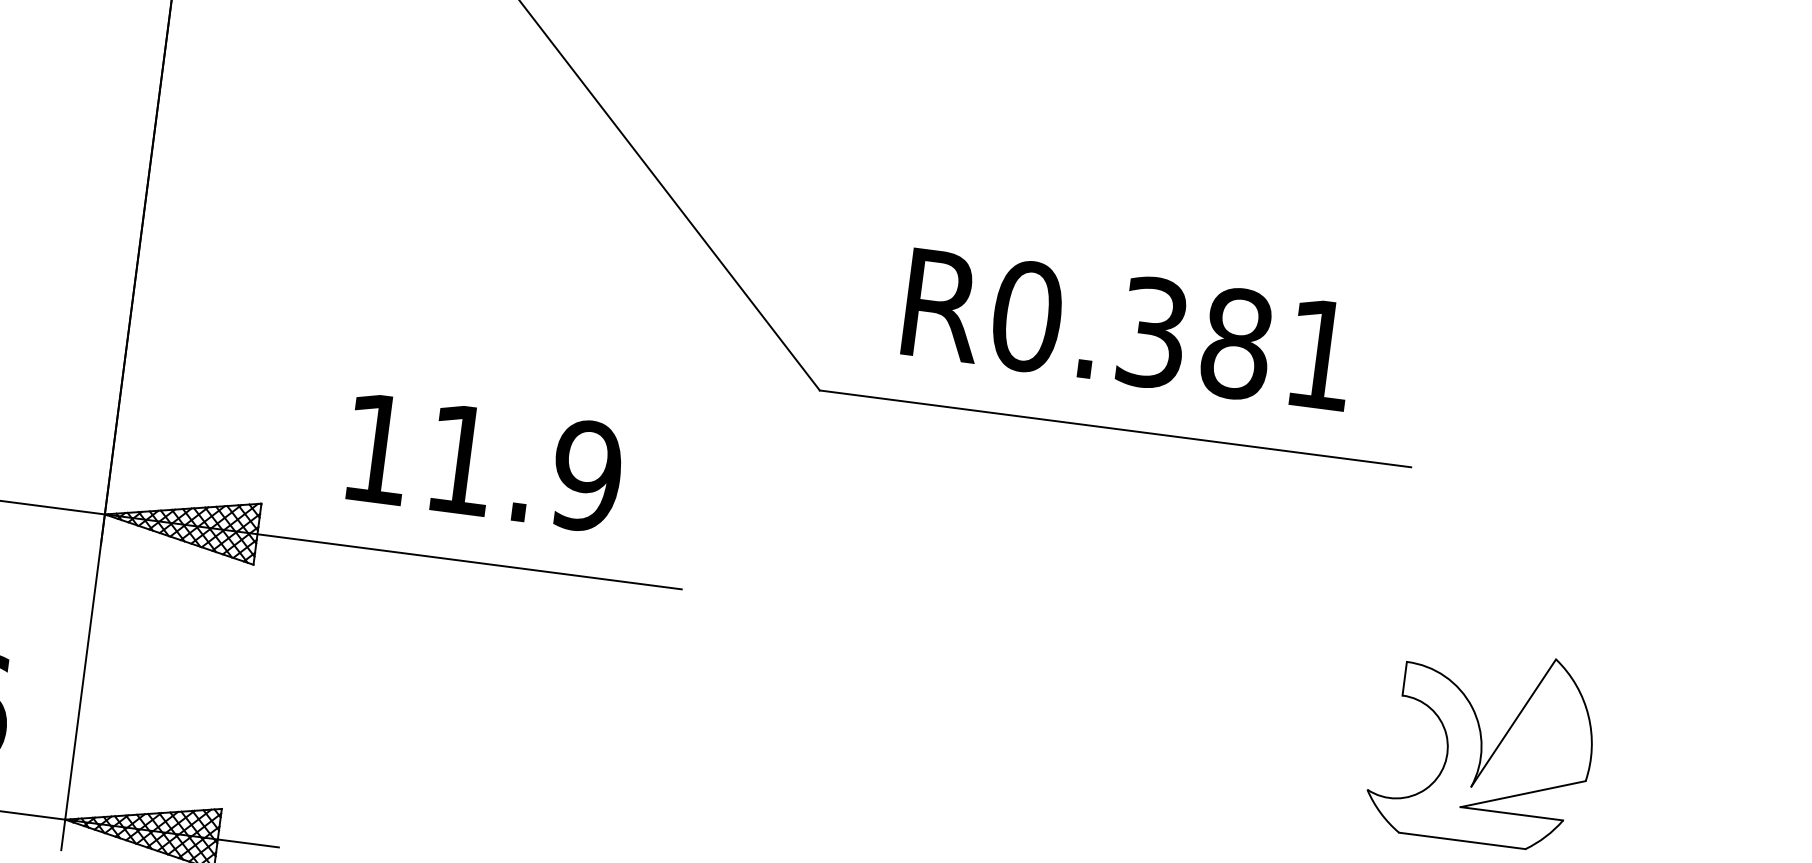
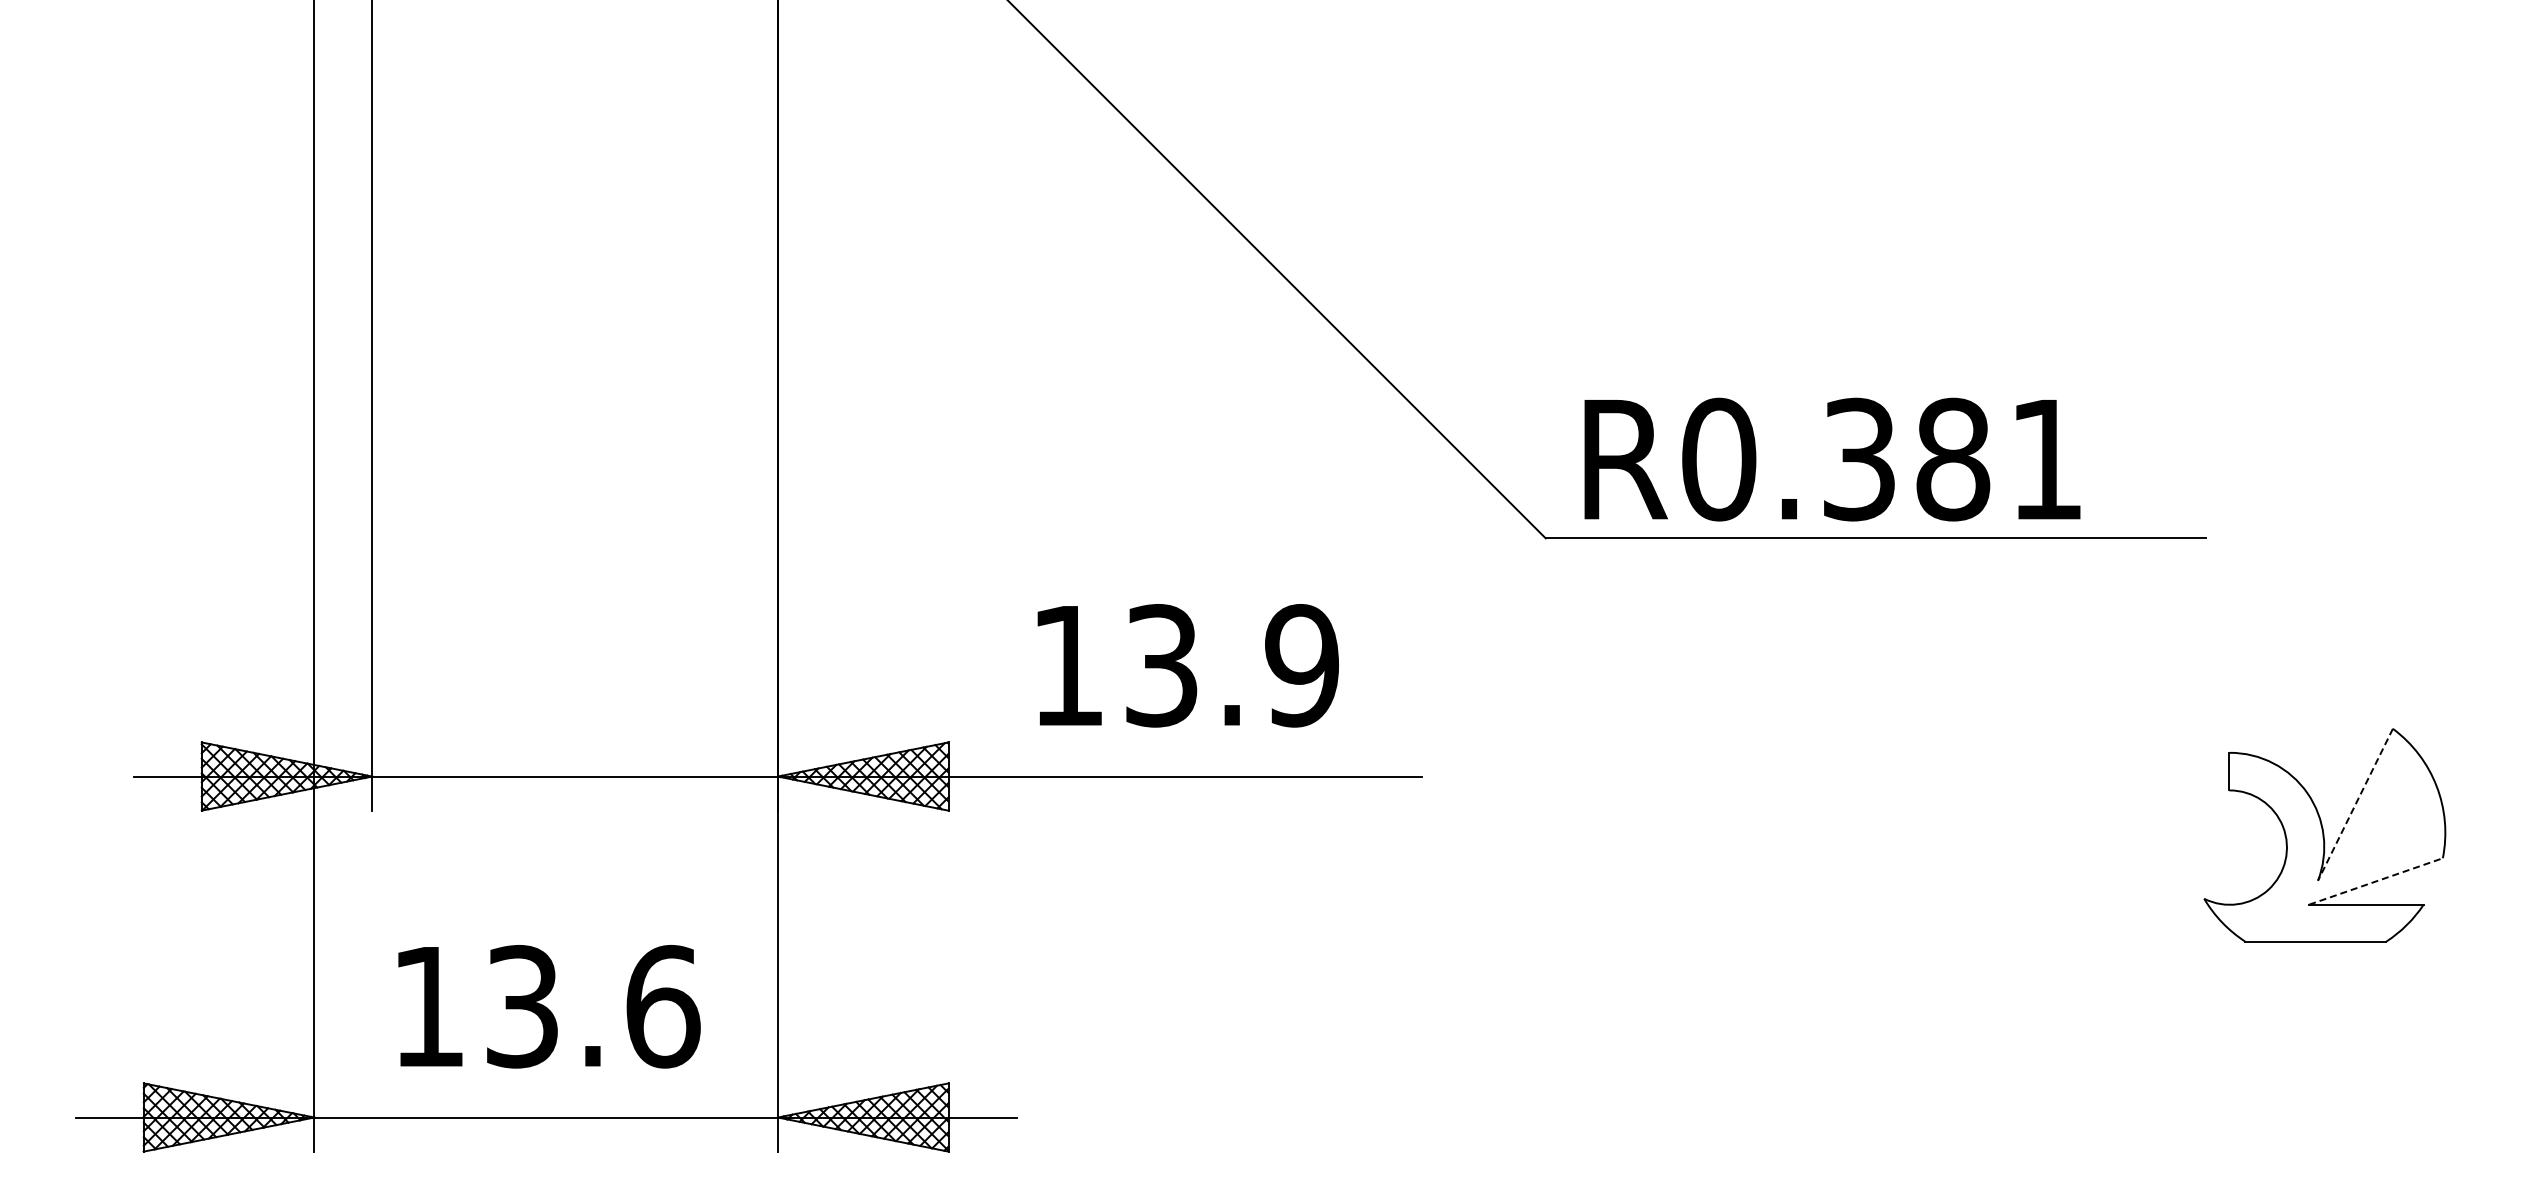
text: (1128, 329) -> (1832, 459), moved
text: (461, 459) -> (1161, 665), 11.9 -> 13.9
line: (1513, 722) -> (2355, 804), solid -> dashed
line: (1523, 794) -> (2376, 881), solid -> dashed

